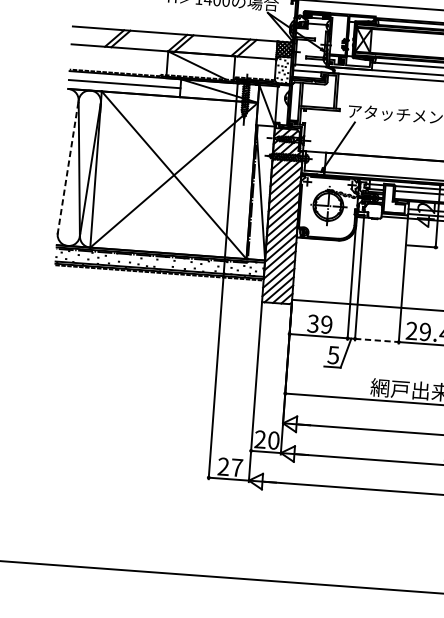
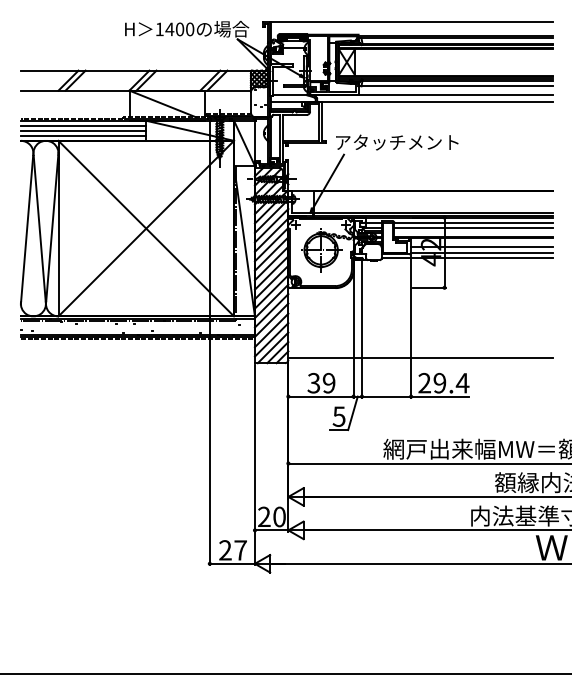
line: (125, 79) -> (83, 125), added
line: (124, 88) -> (83, 135), added
line: (68, 169) -> (27, 230), dashed -> solid
line: (376, 340) -> (386, 396), dashed -> solid

